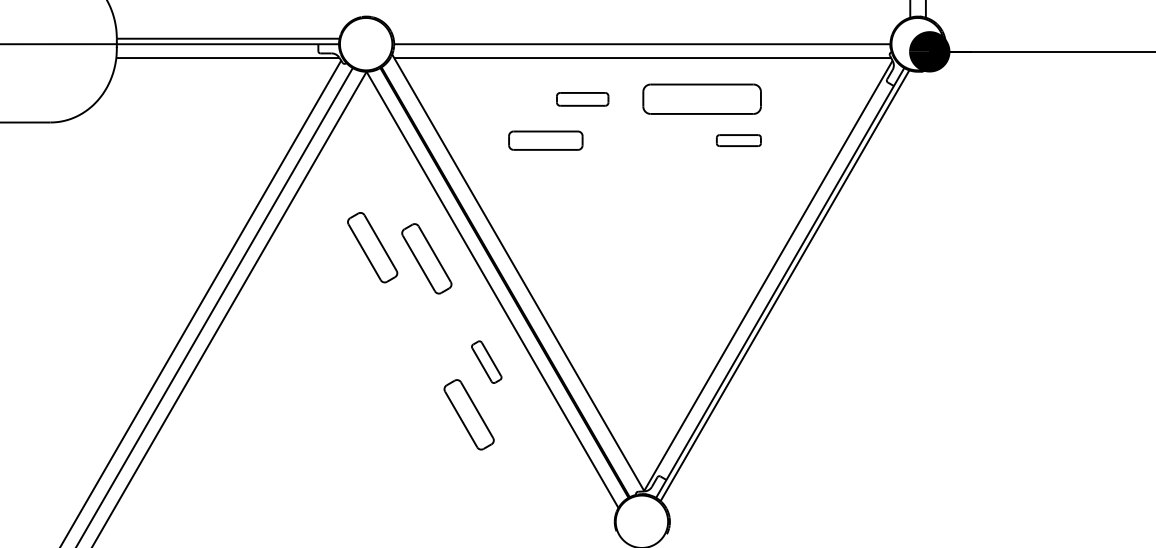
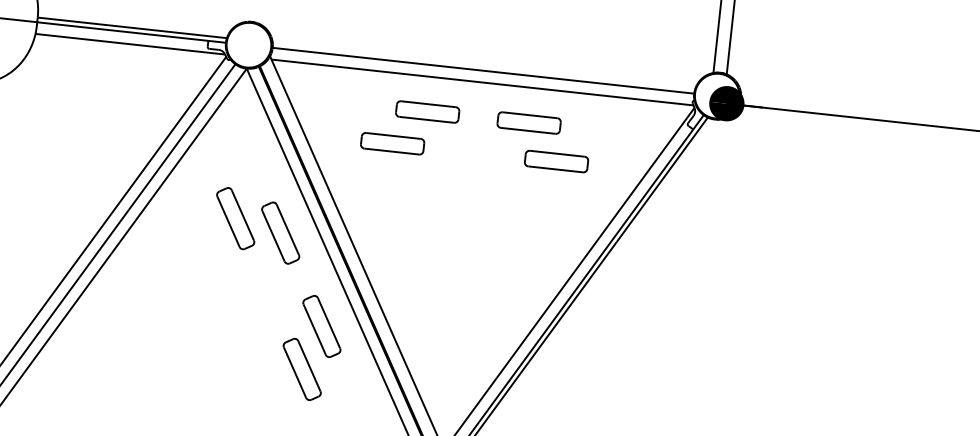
part: (582, 99) -> (427, 112), size x1.43
part: (701, 99) -> (528, 123), size x0.62
part: (738, 140) -> (556, 161), size x1.67
part: (486, 361) -> (321, 325), size x1.67

